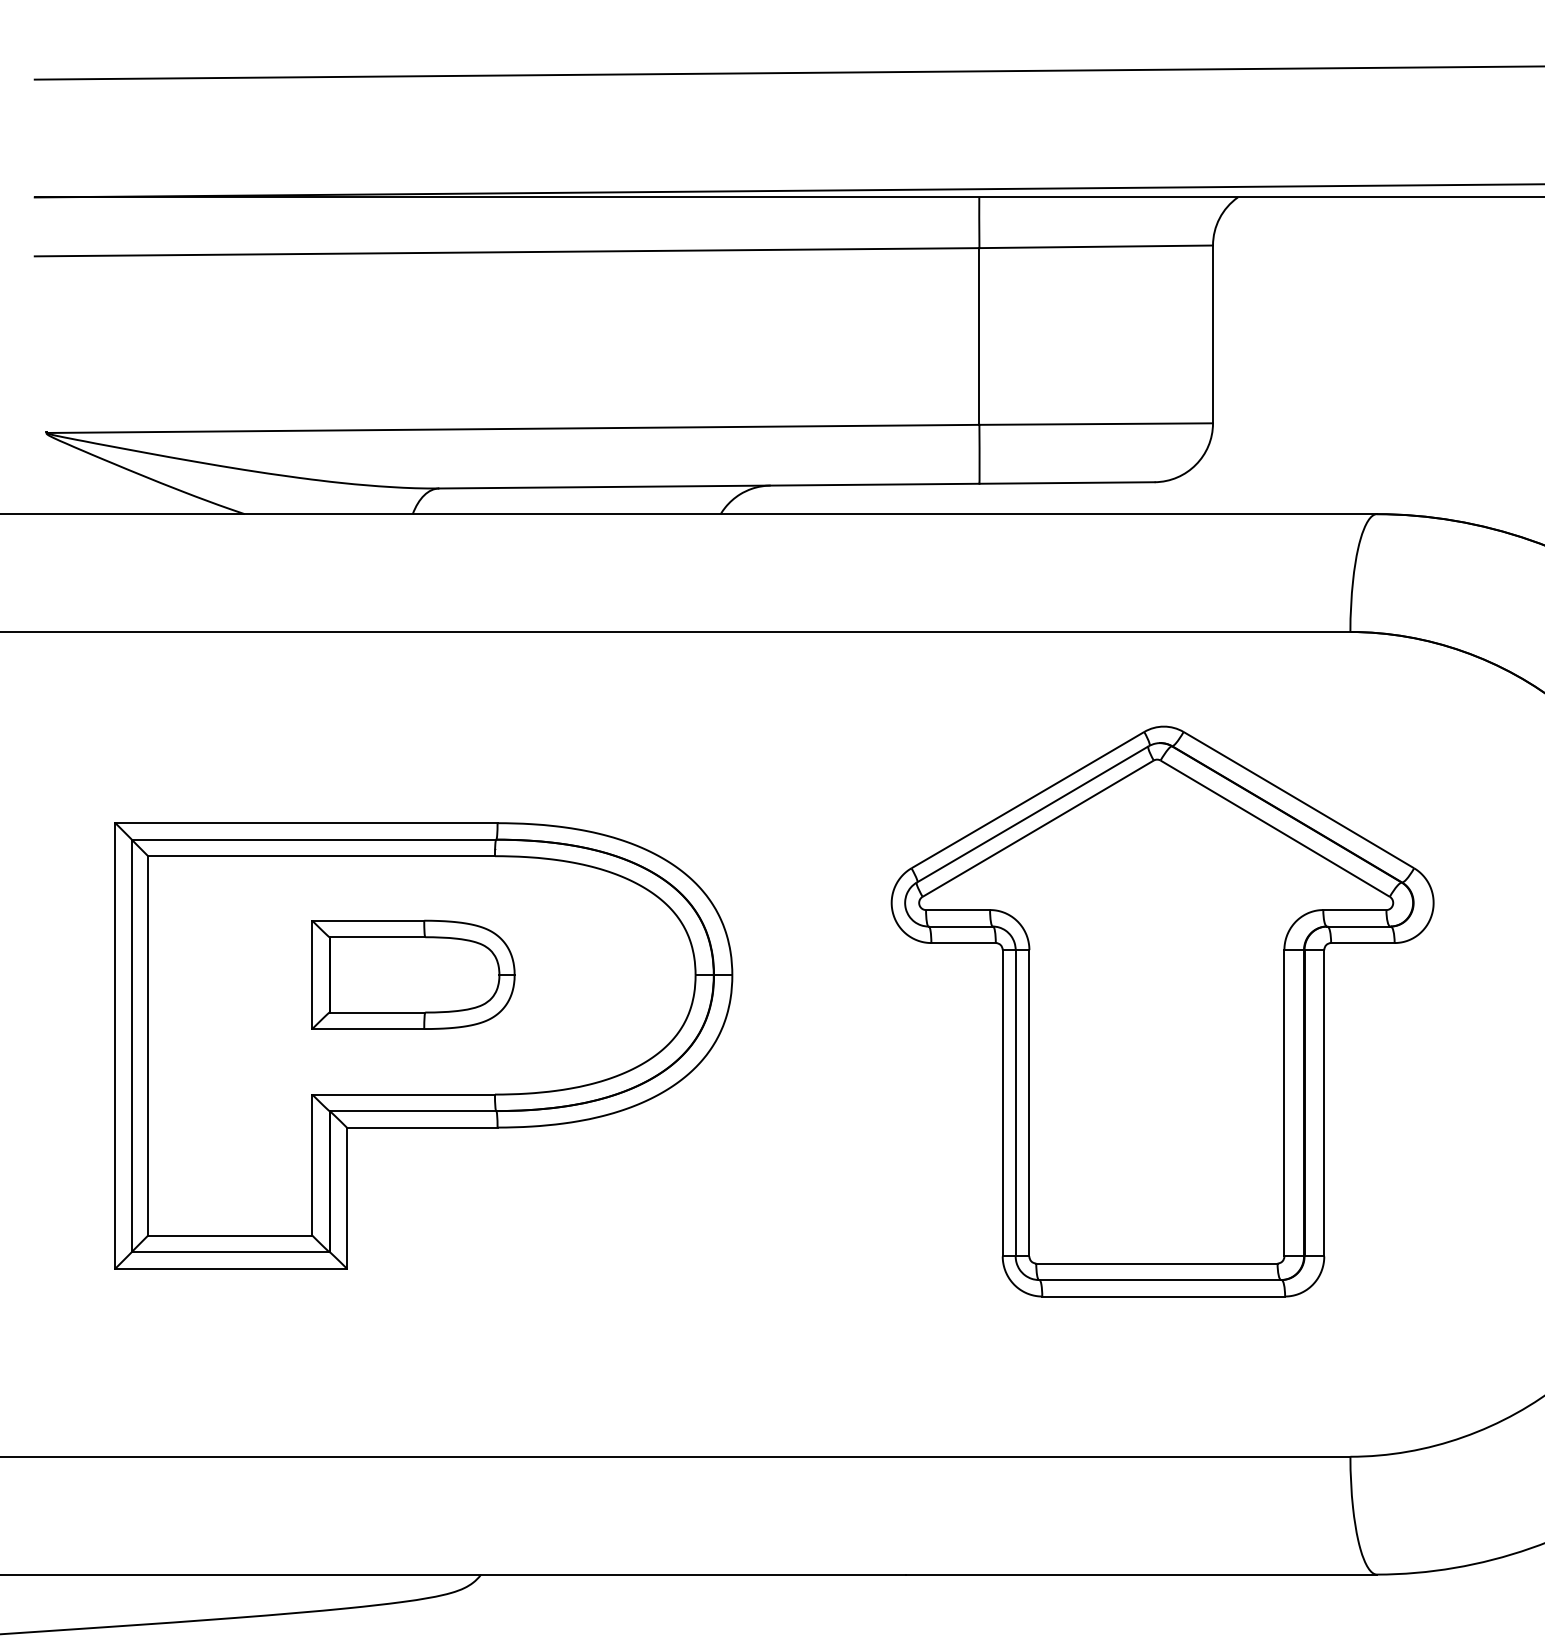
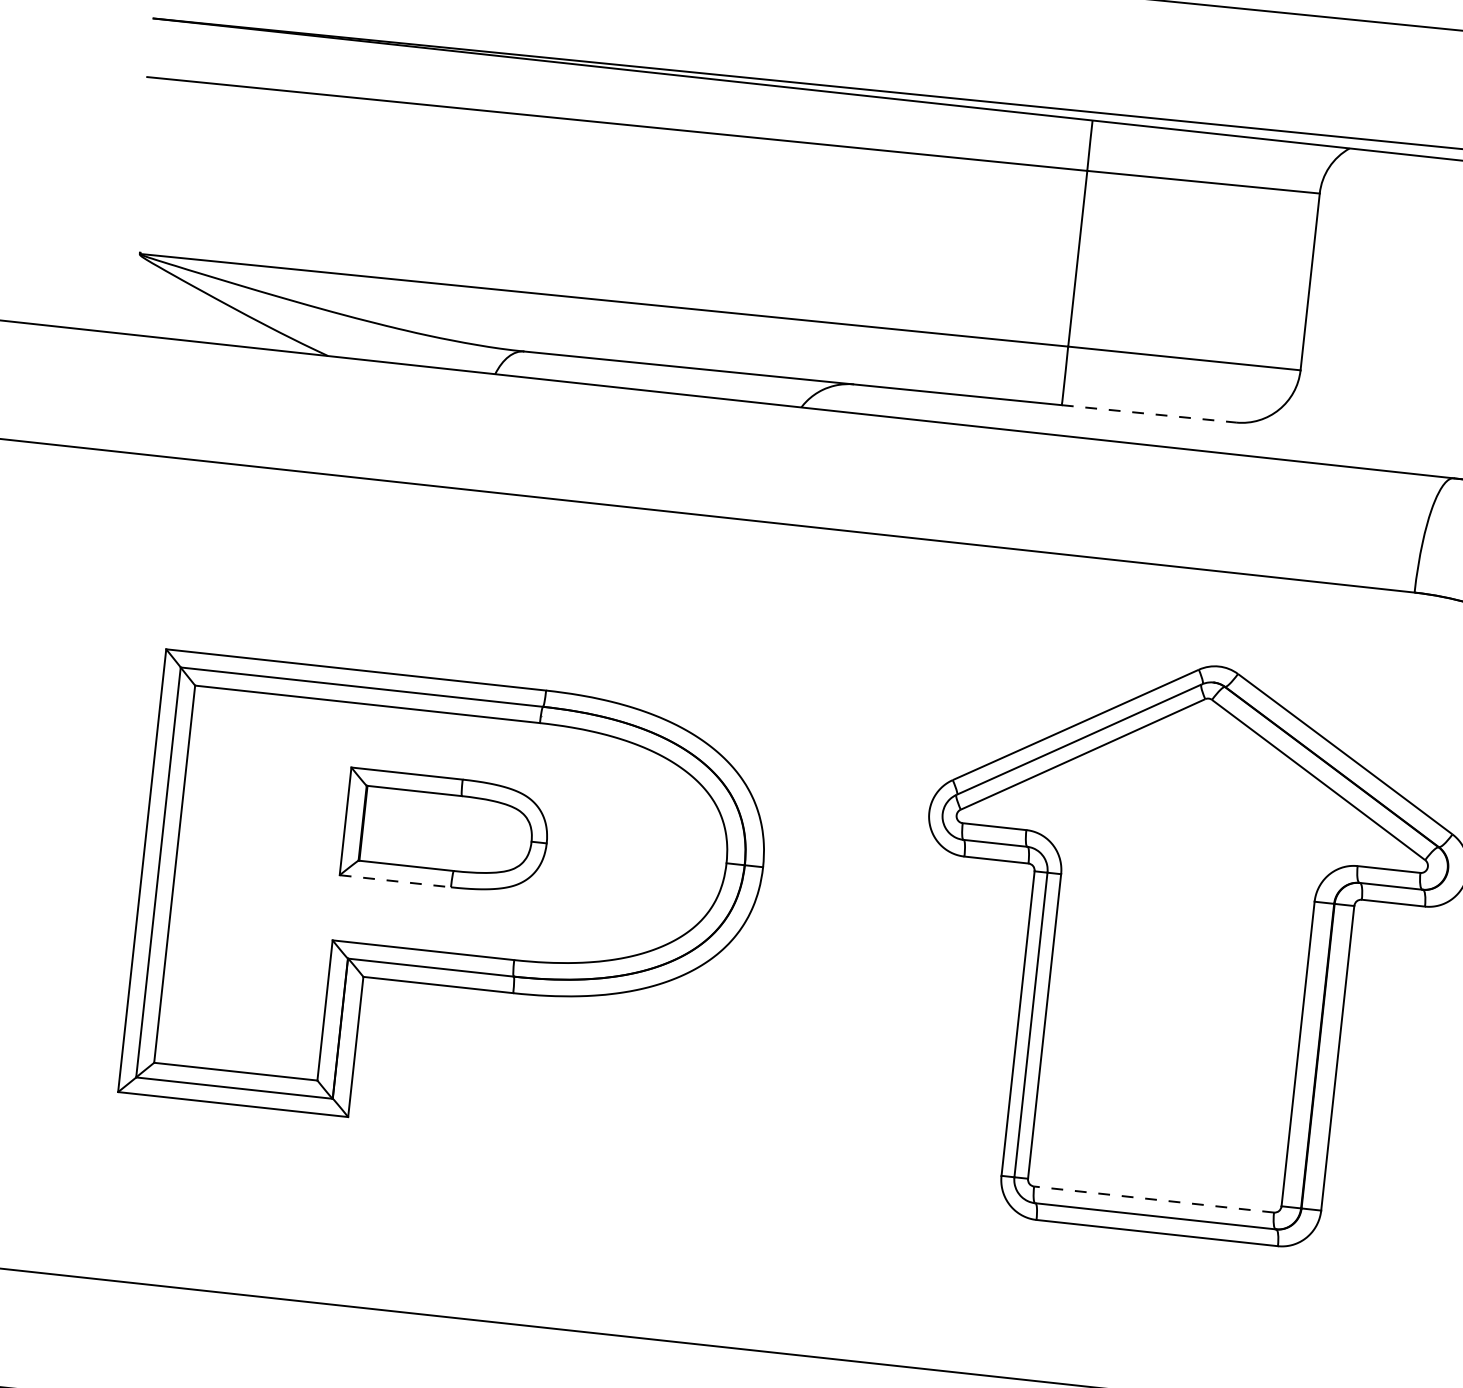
line: (1067, 483) -> (1149, 414), solid -> dashed
line: (368, 1029) -> (395, 881), solid -> dashed
line: (1156, 1263) -> (1153, 1199), solid -> dashed

